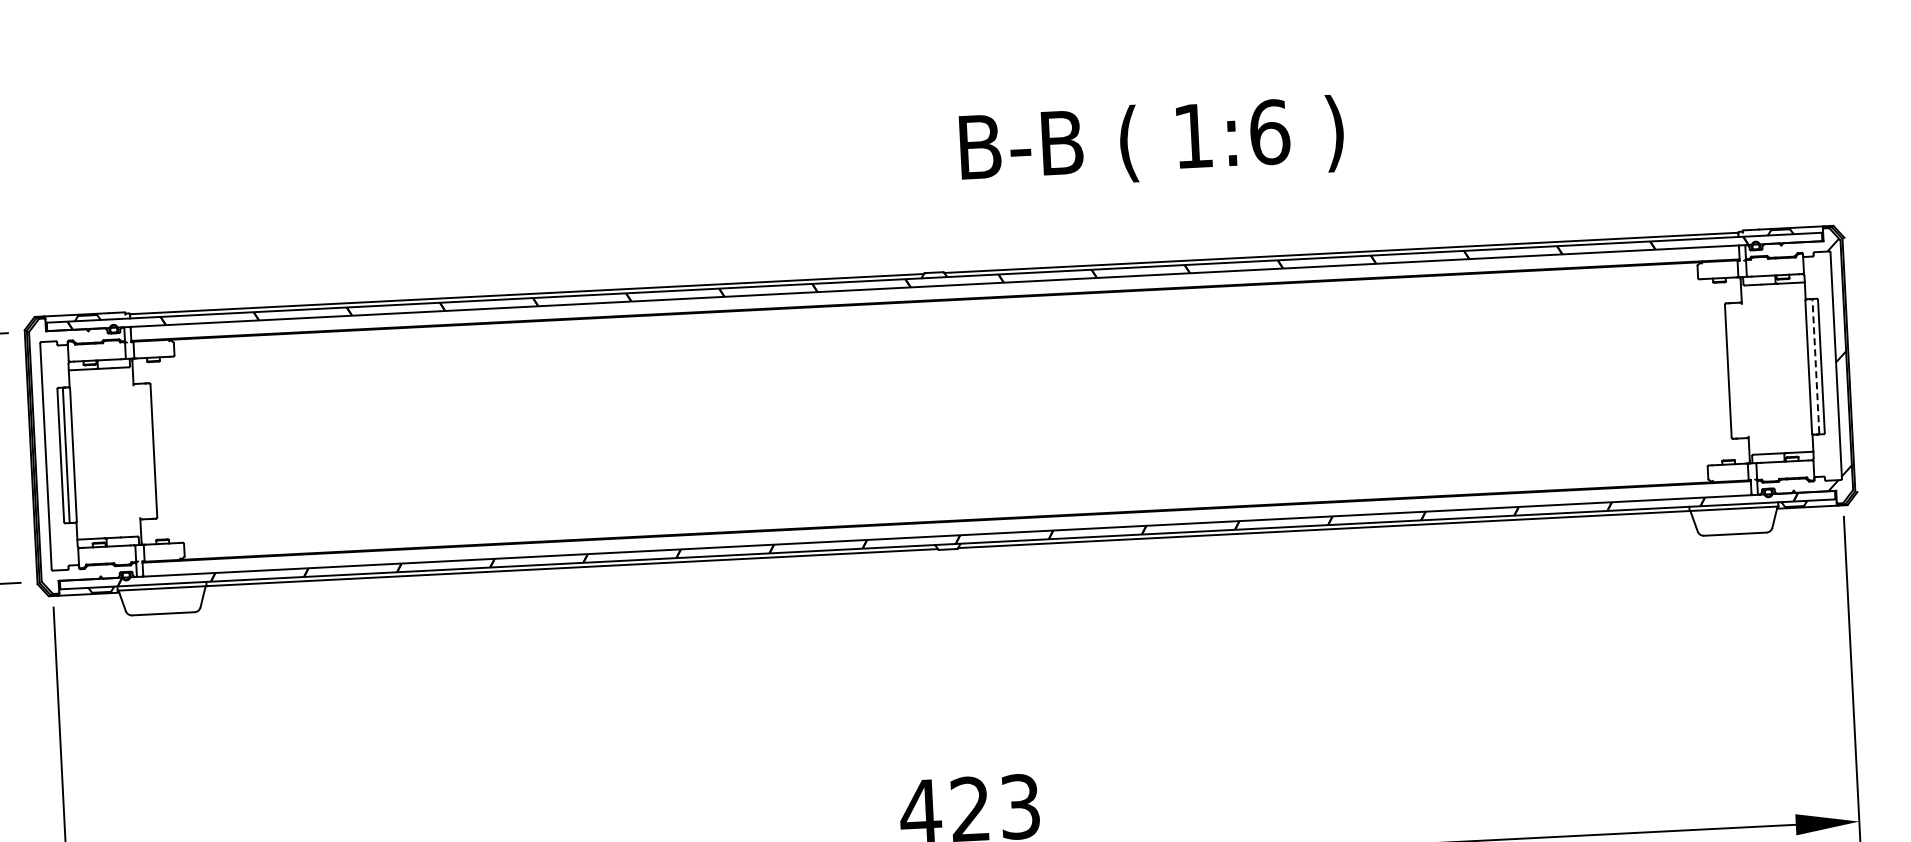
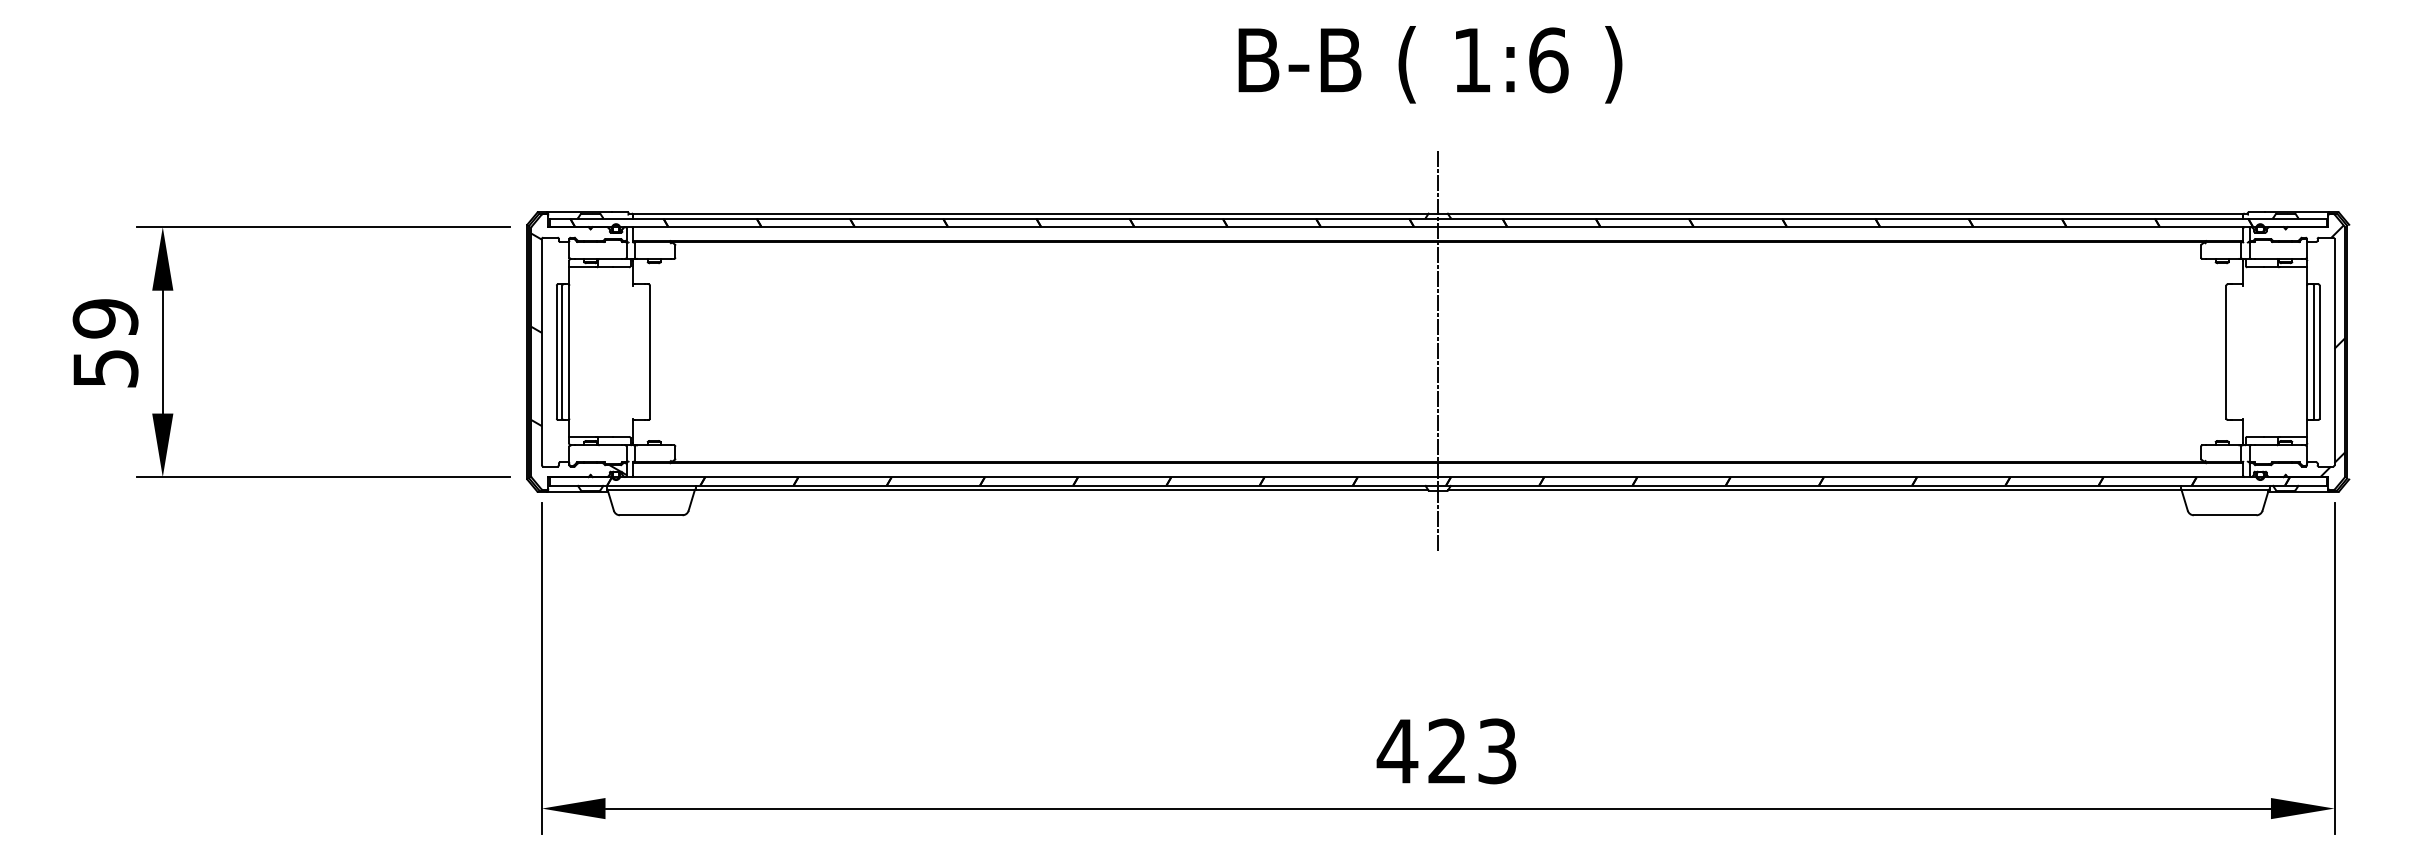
text: (1152, 142) -> (1430, 64), moved
line: (1816, 367) -> (2314, 352), dashed -> solid
line: (941, 410) -> (1438, 351), added
hatch: (82, 456) -> (578, 354), added

